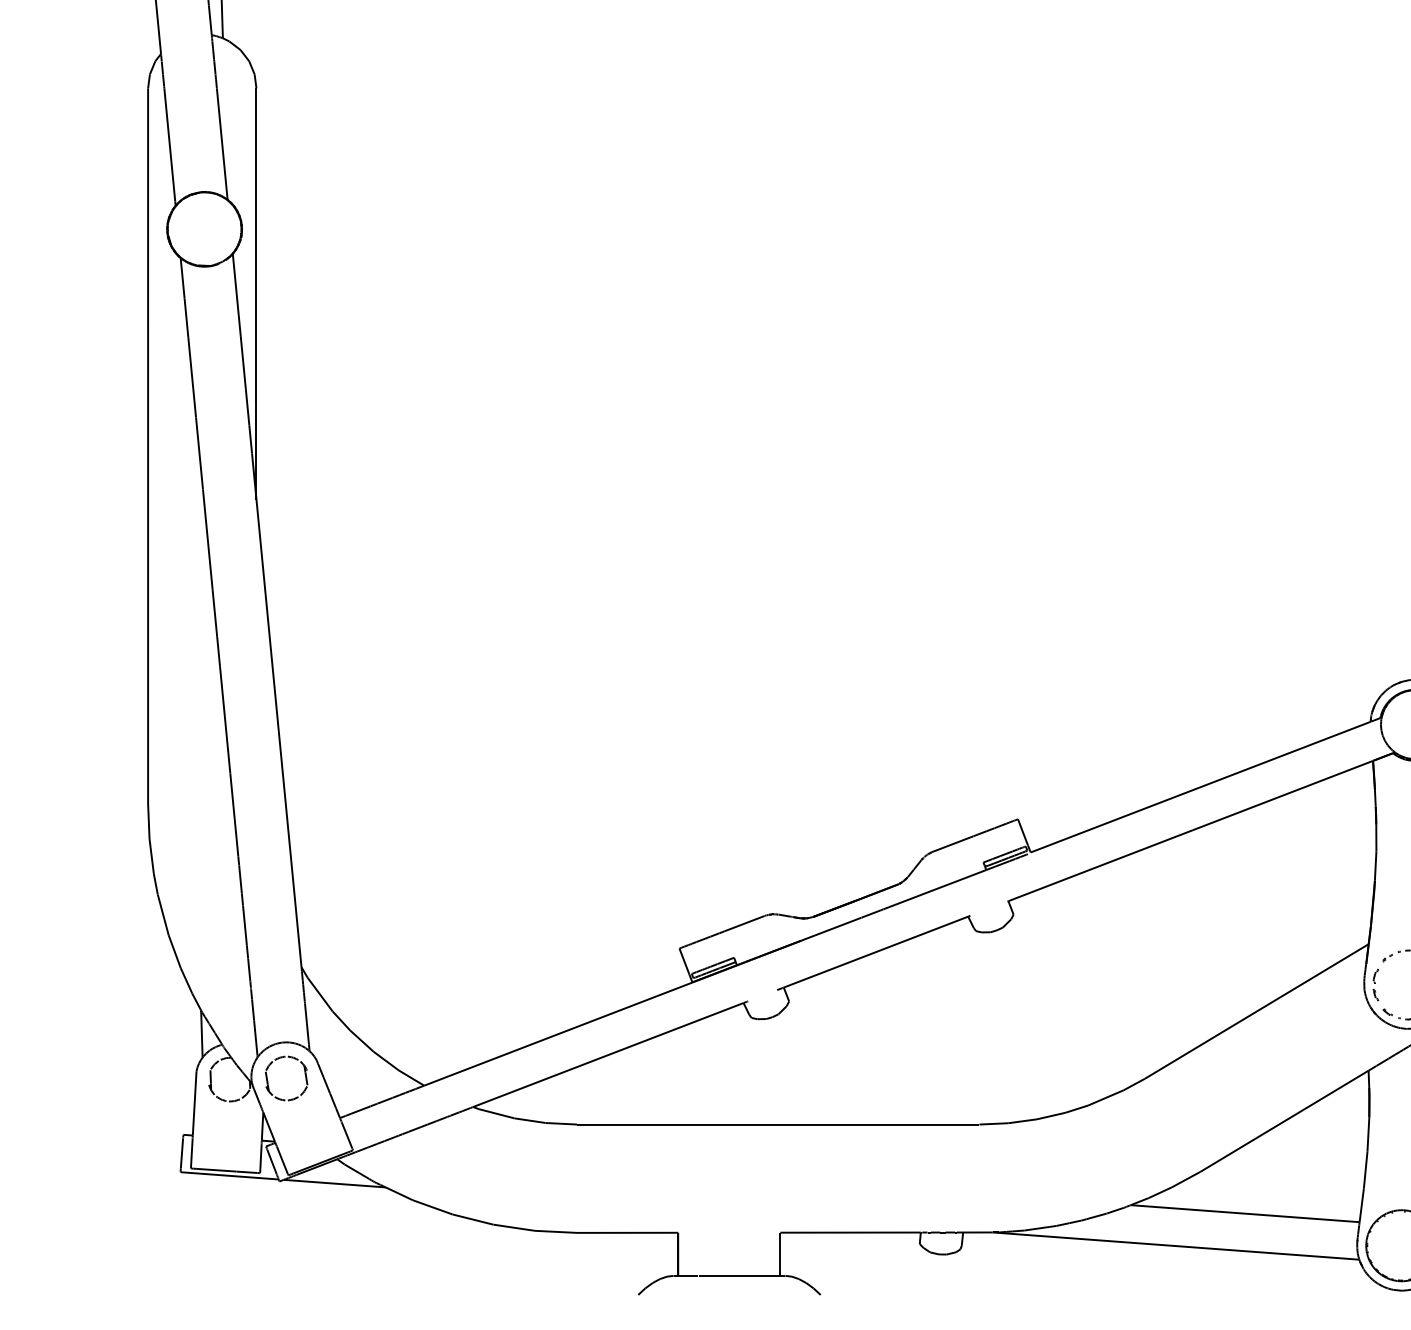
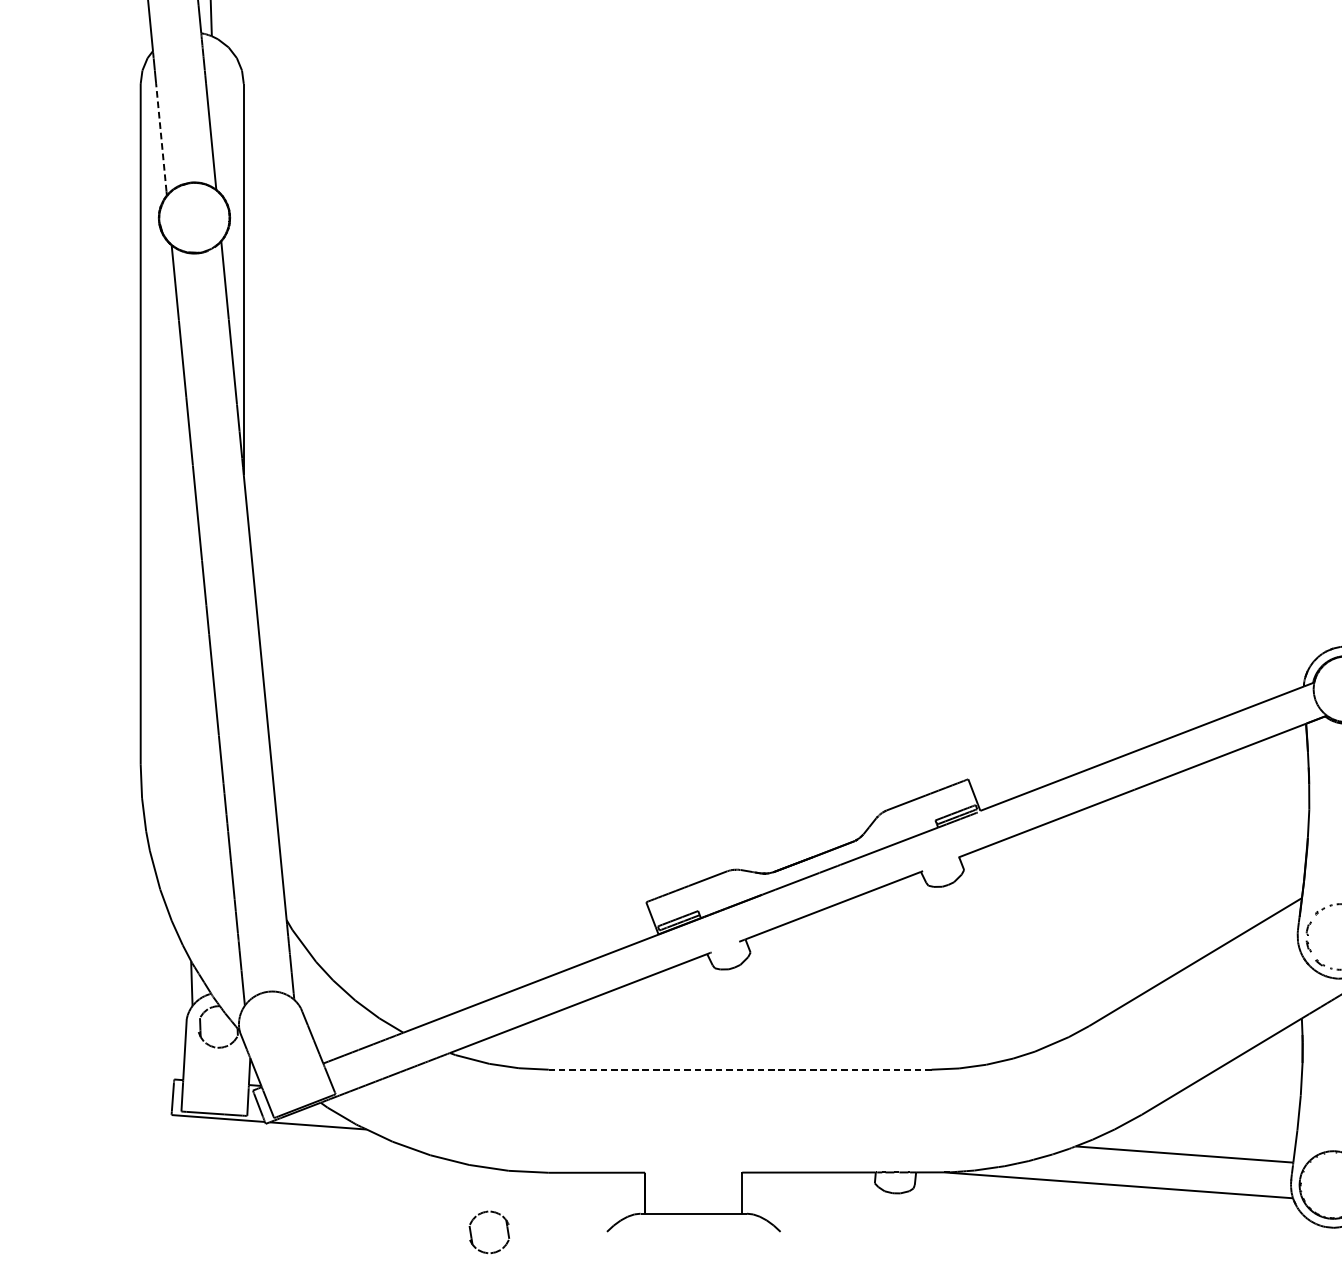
line: (169, 144) -> (161, 137), solid -> dashed
part: (268, 1080) -> (472, 1234), moved
line: (777, 1124) -> (739, 1069), solid -> dashed

